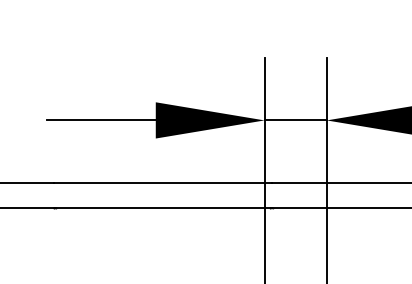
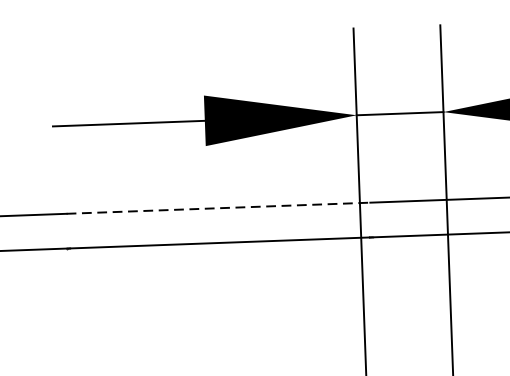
line: (163, 183) -> (218, 208), solid -> dashed

